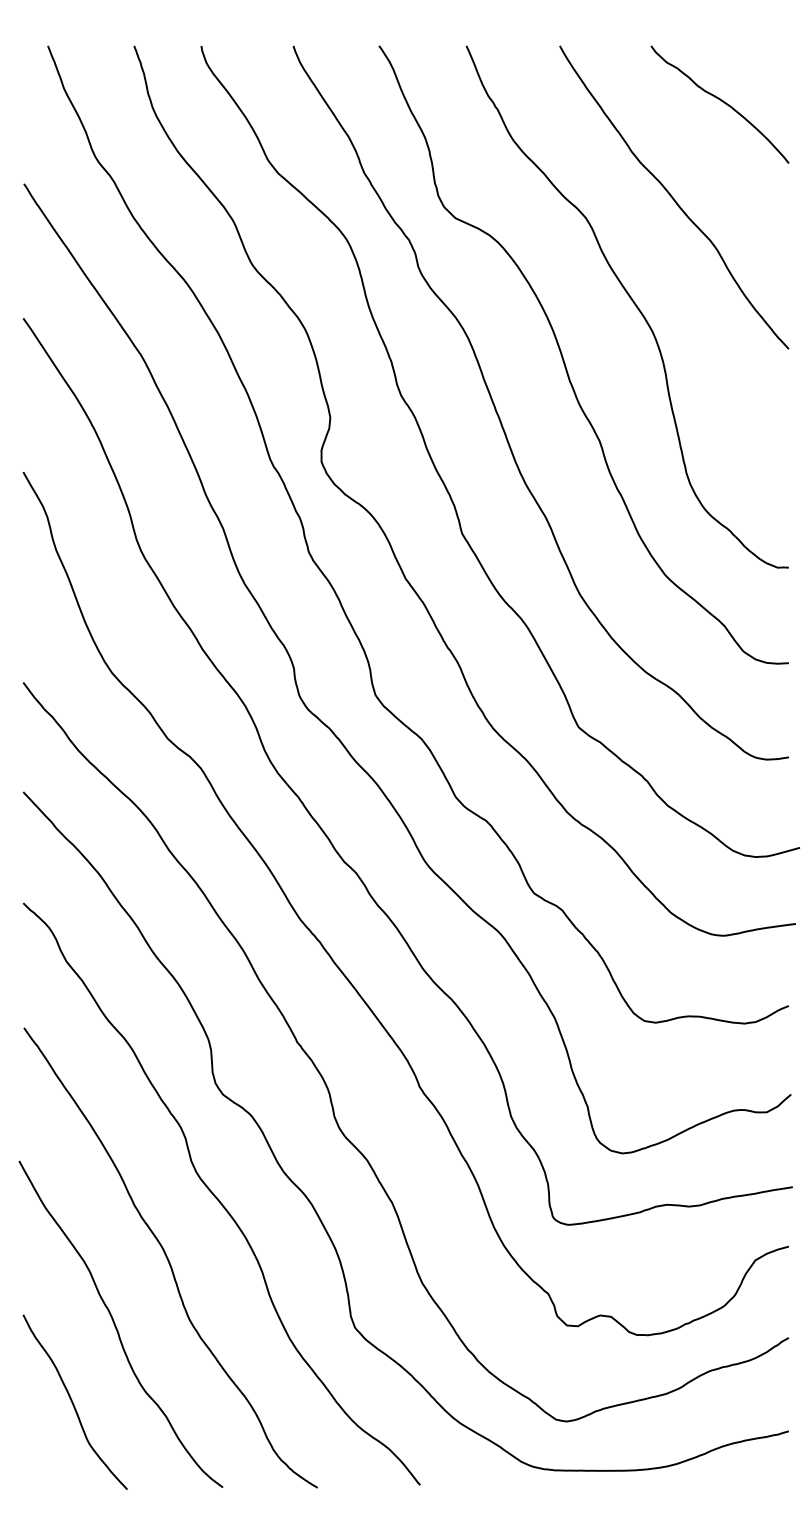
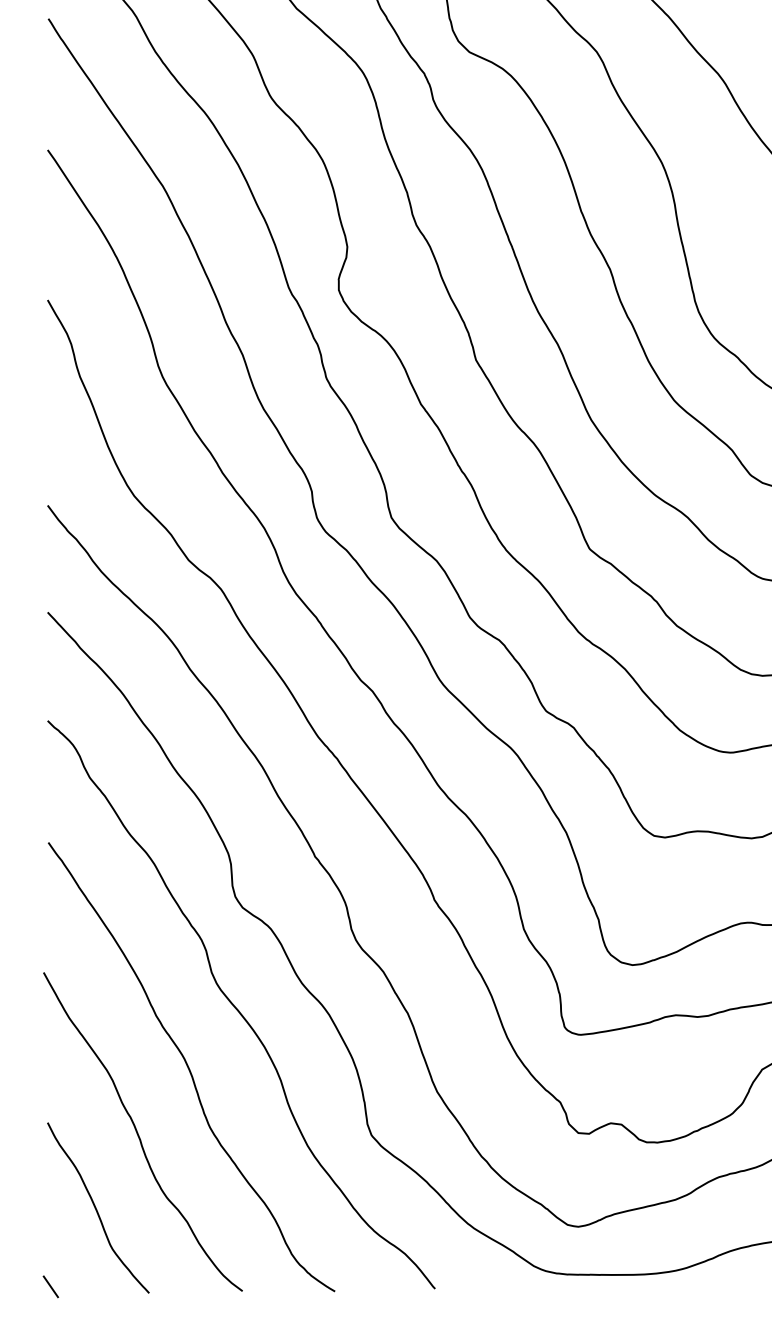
line: (26, 1482) -> (50, 1286), added

